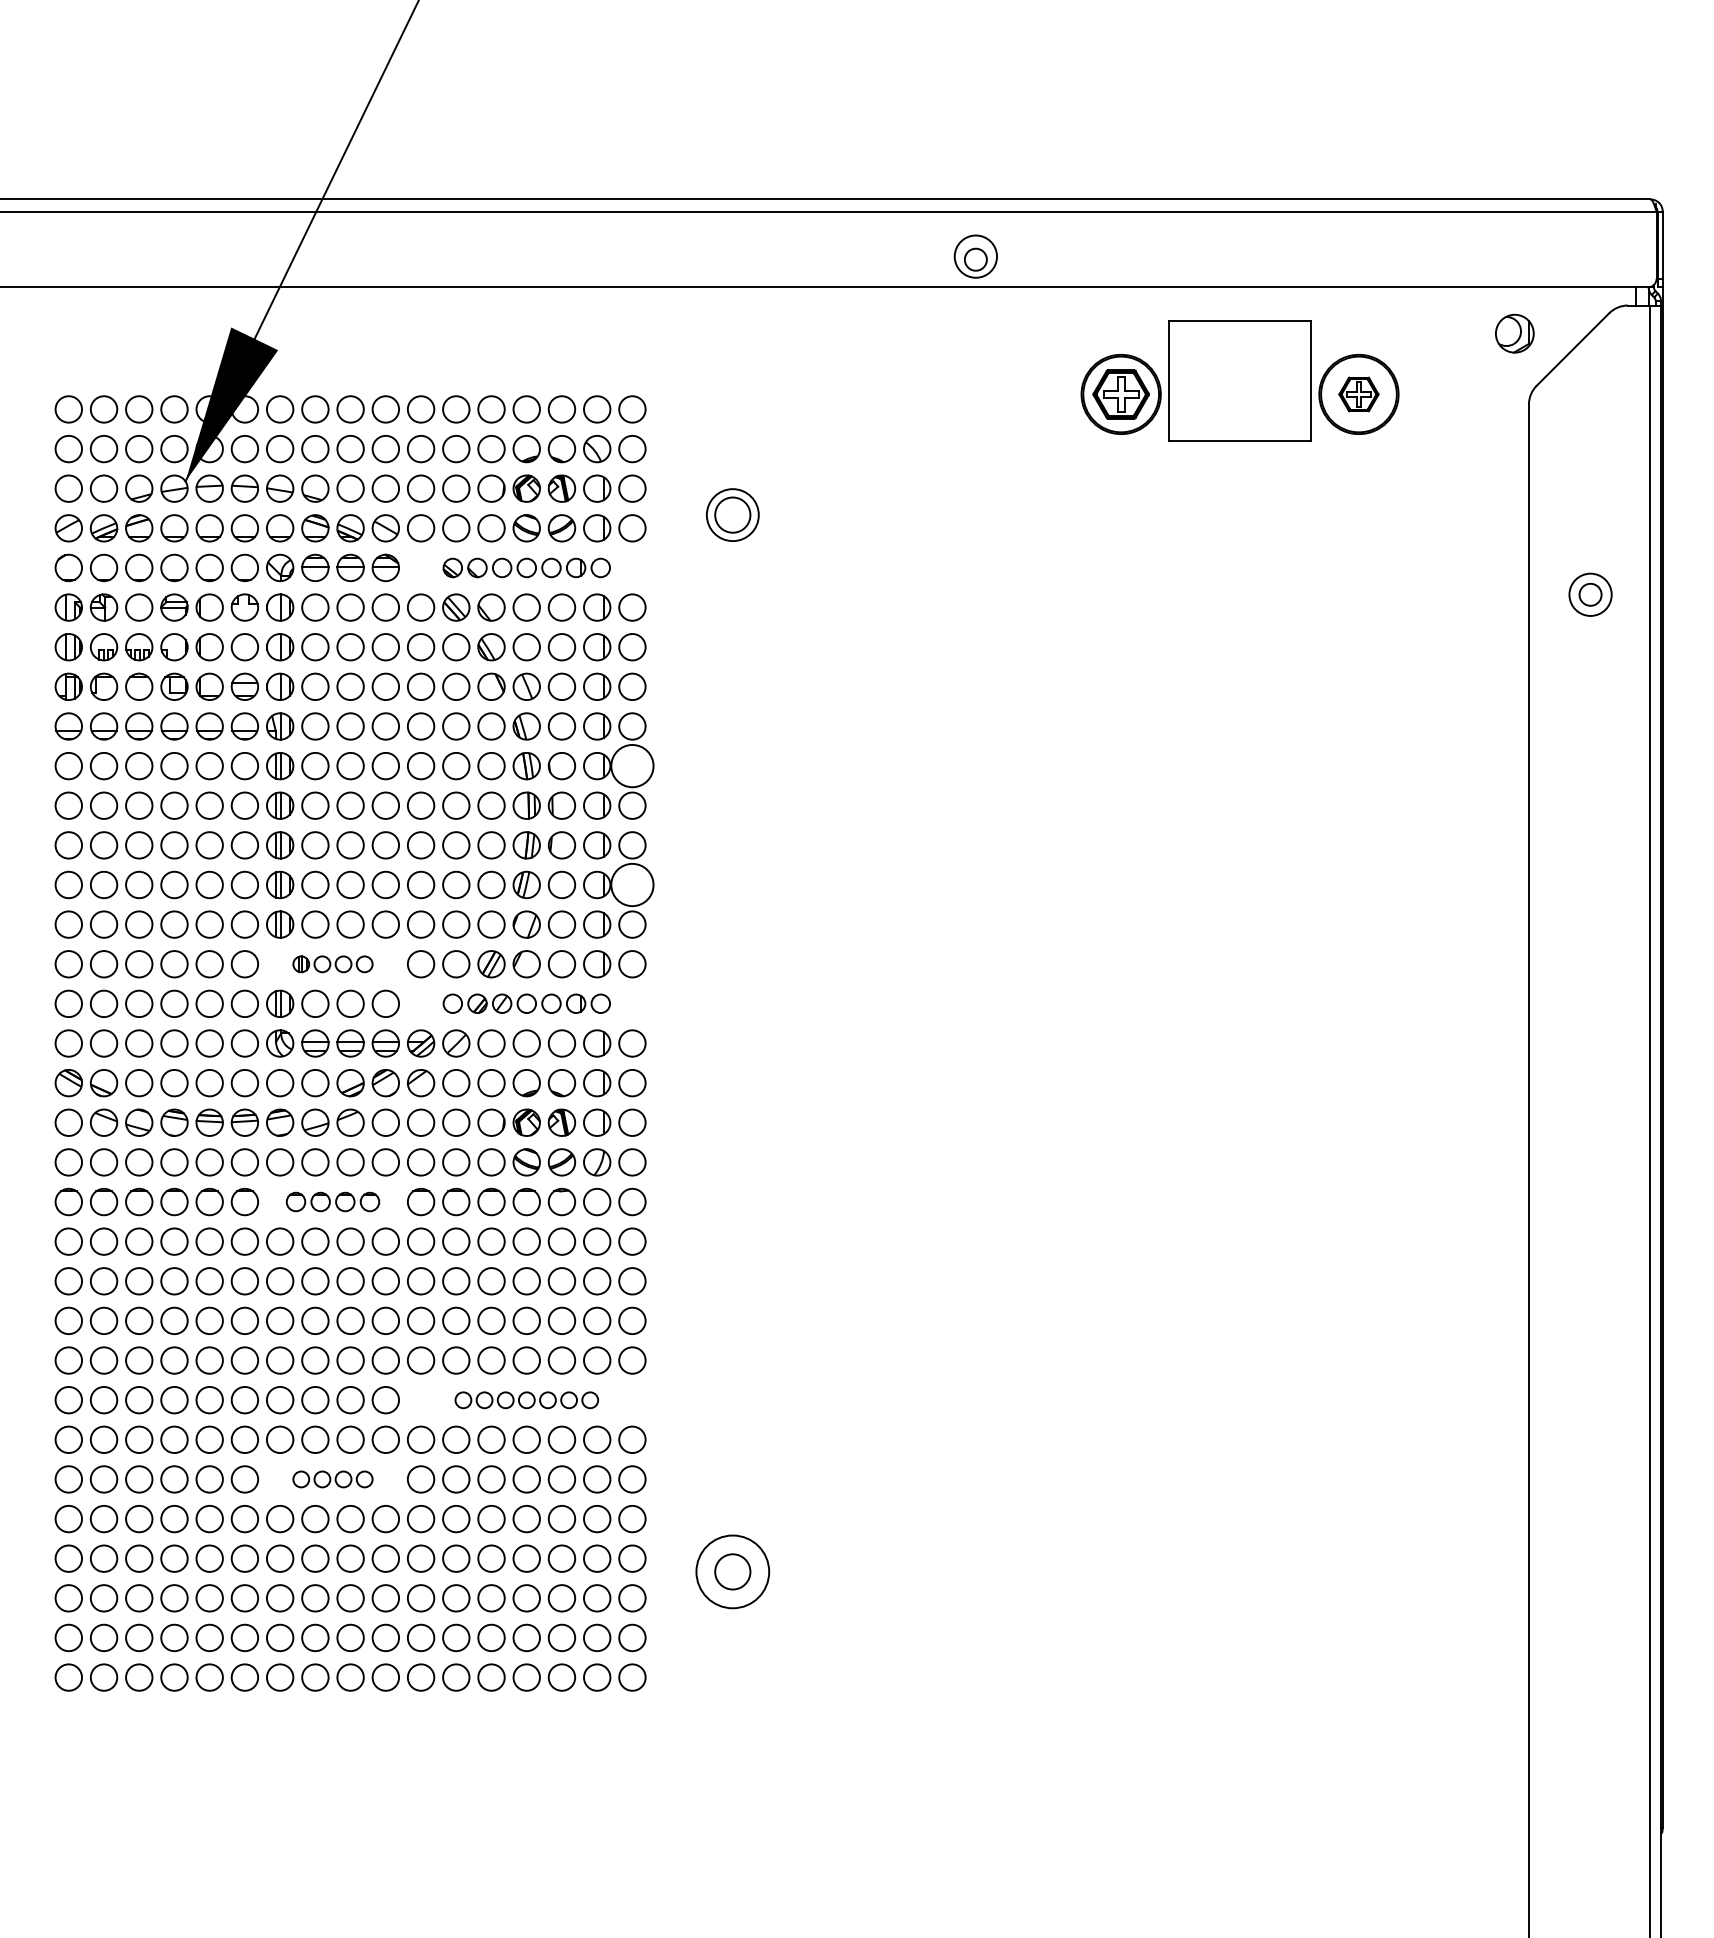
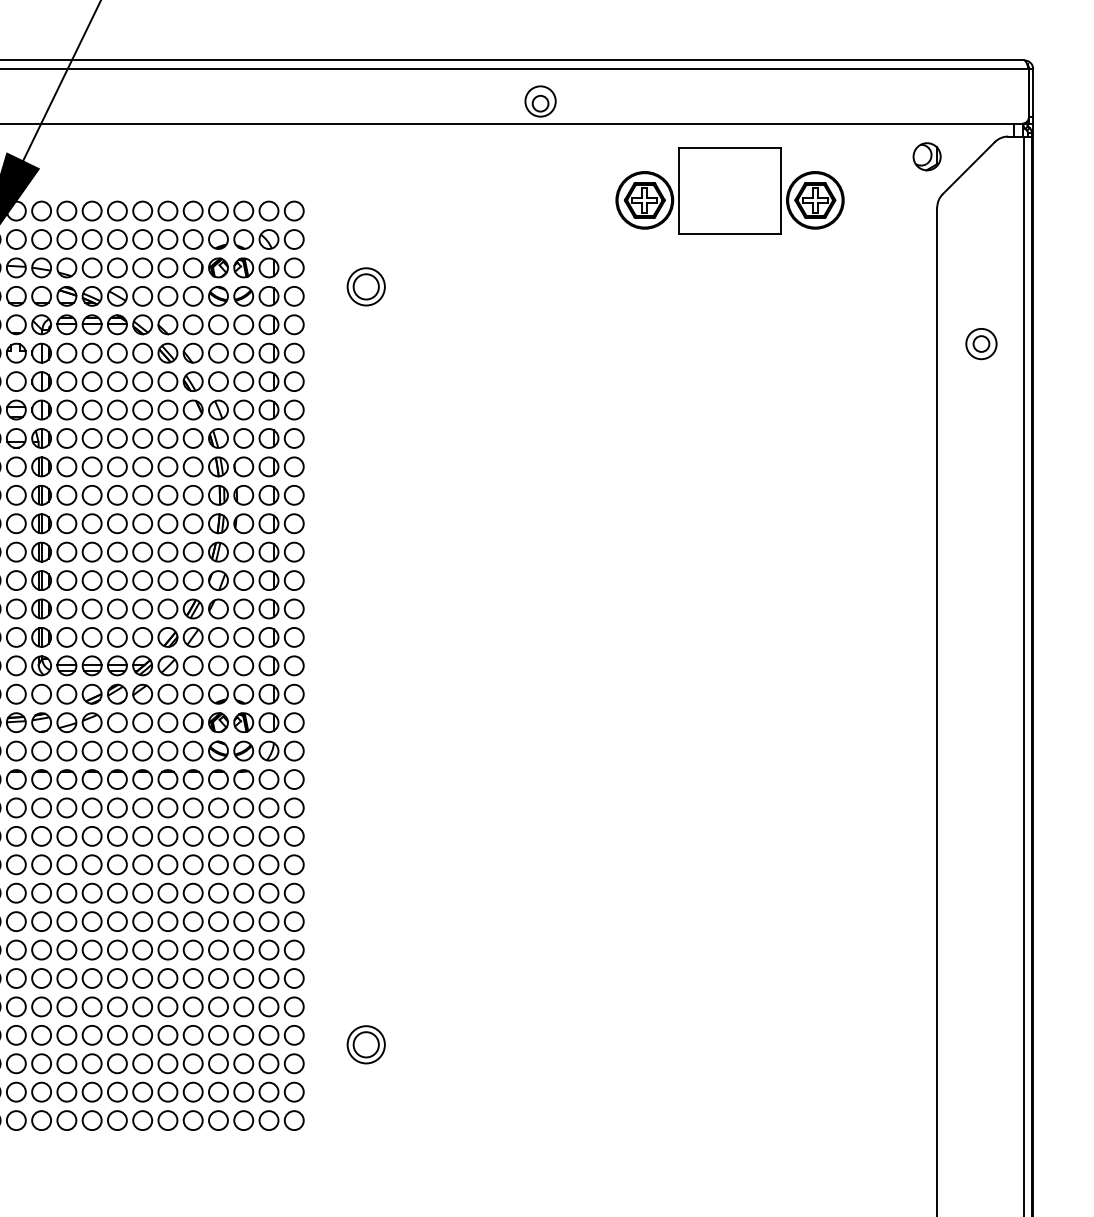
part: (1358, 394) -> (815, 200), size x1.43
part: (526, 567) -> (218, 324), size x1.43
circle: (632, 765) -> (294, 466), size x0.62
circle: (632, 884) -> (294, 551), size x0.62
part: (332, 964) -> (79, 609), size x1.67
part: (526, 1003) -> (218, 637), size x1.43
part: (332, 1201) -> (79, 779), size x1.43
part: (526, 1400) -> (218, 921), size x1.67
part: (332, 1479) -> (79, 978), size x1.67
circle: (732, 1571) -> (366, 1044), size x0.71

